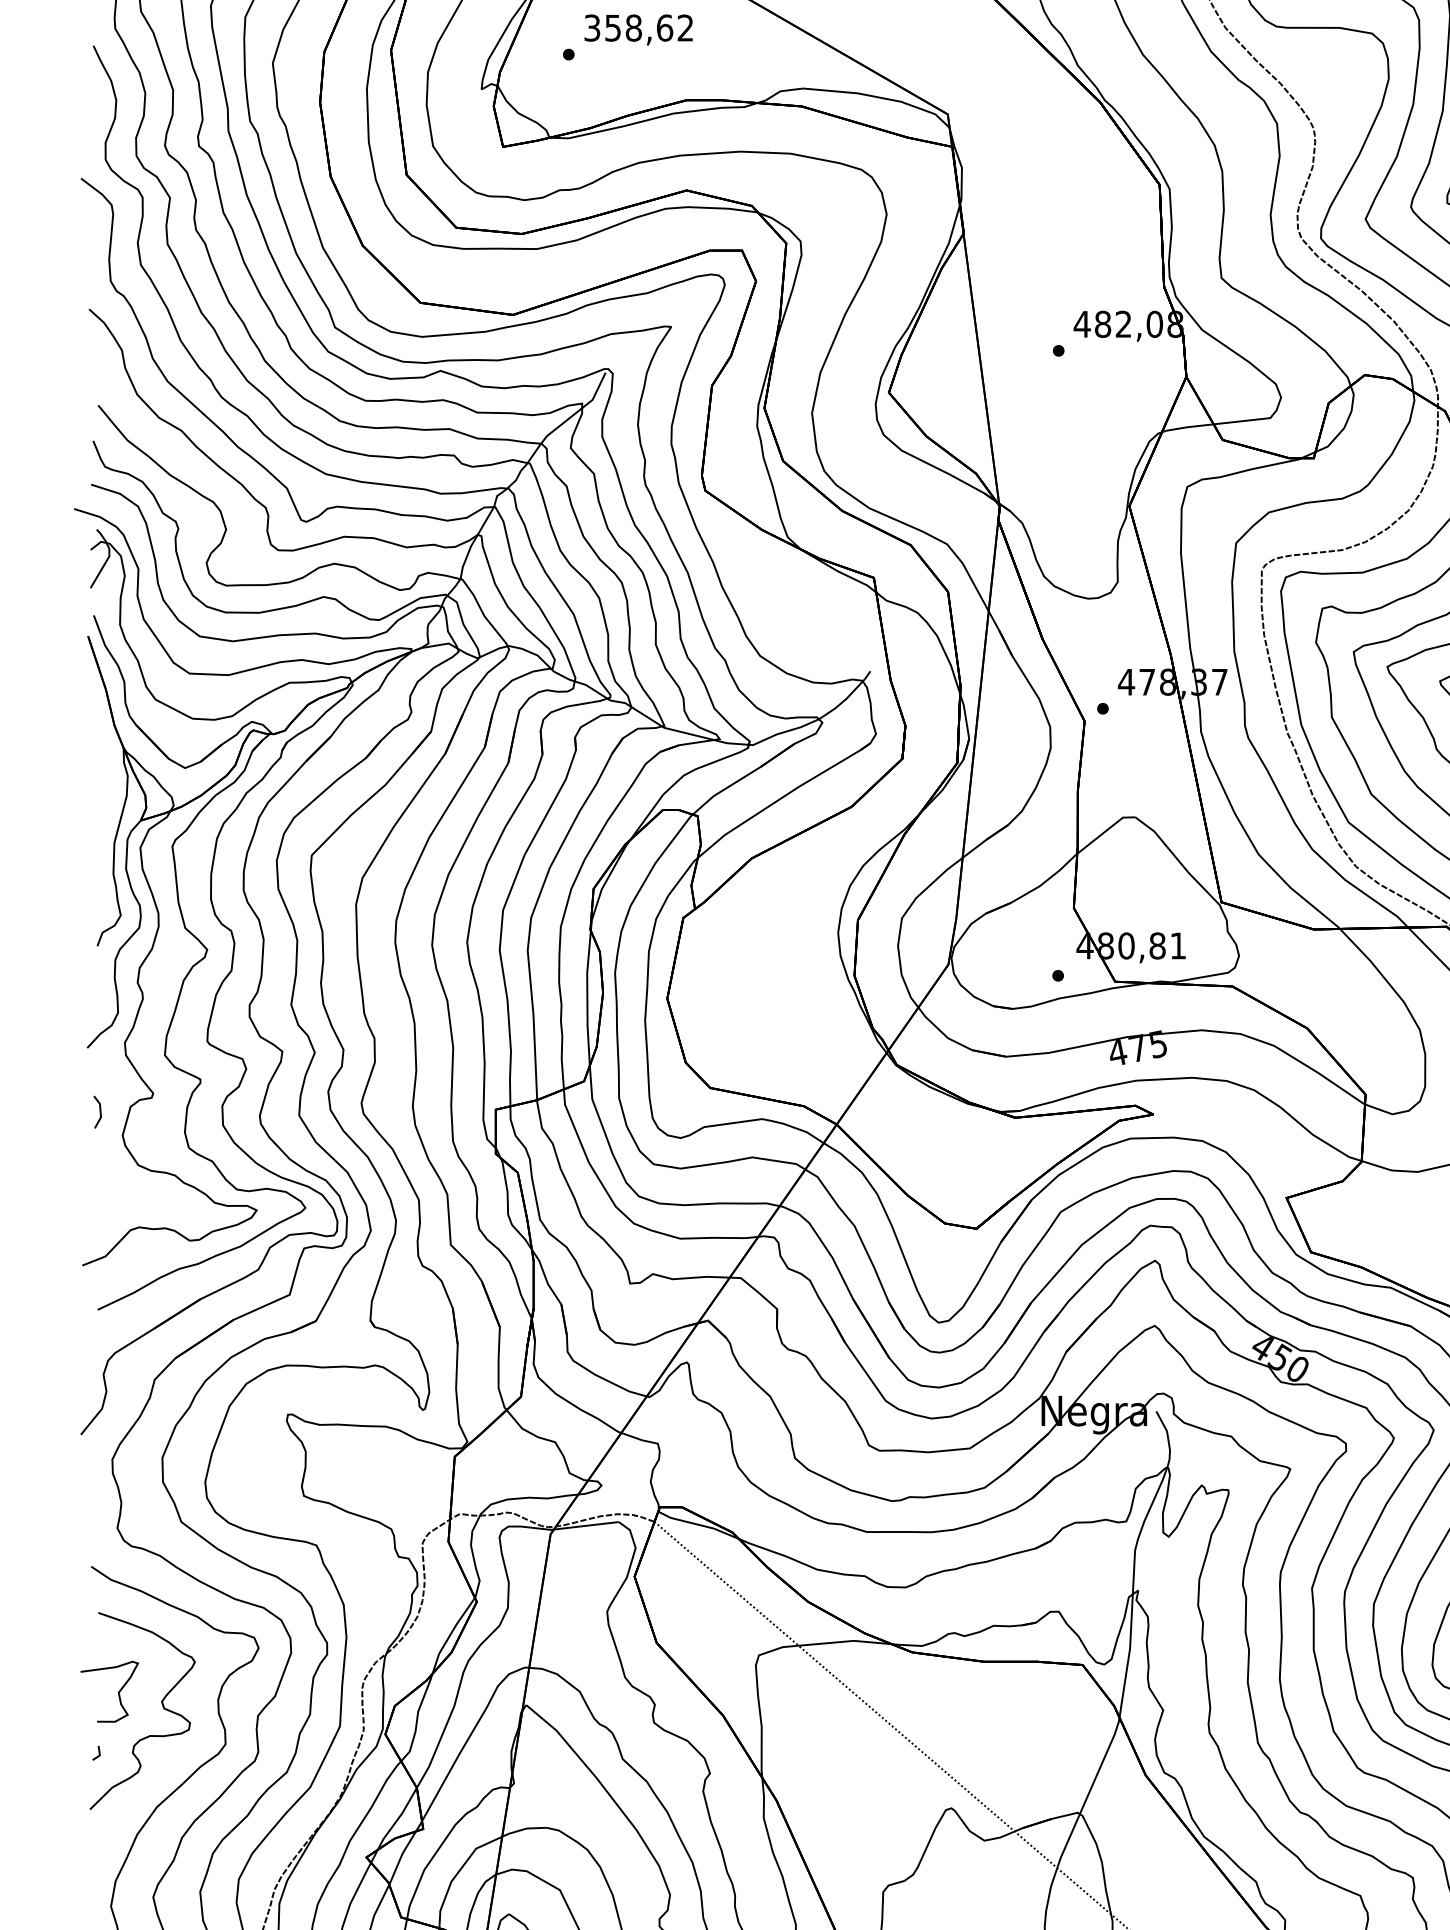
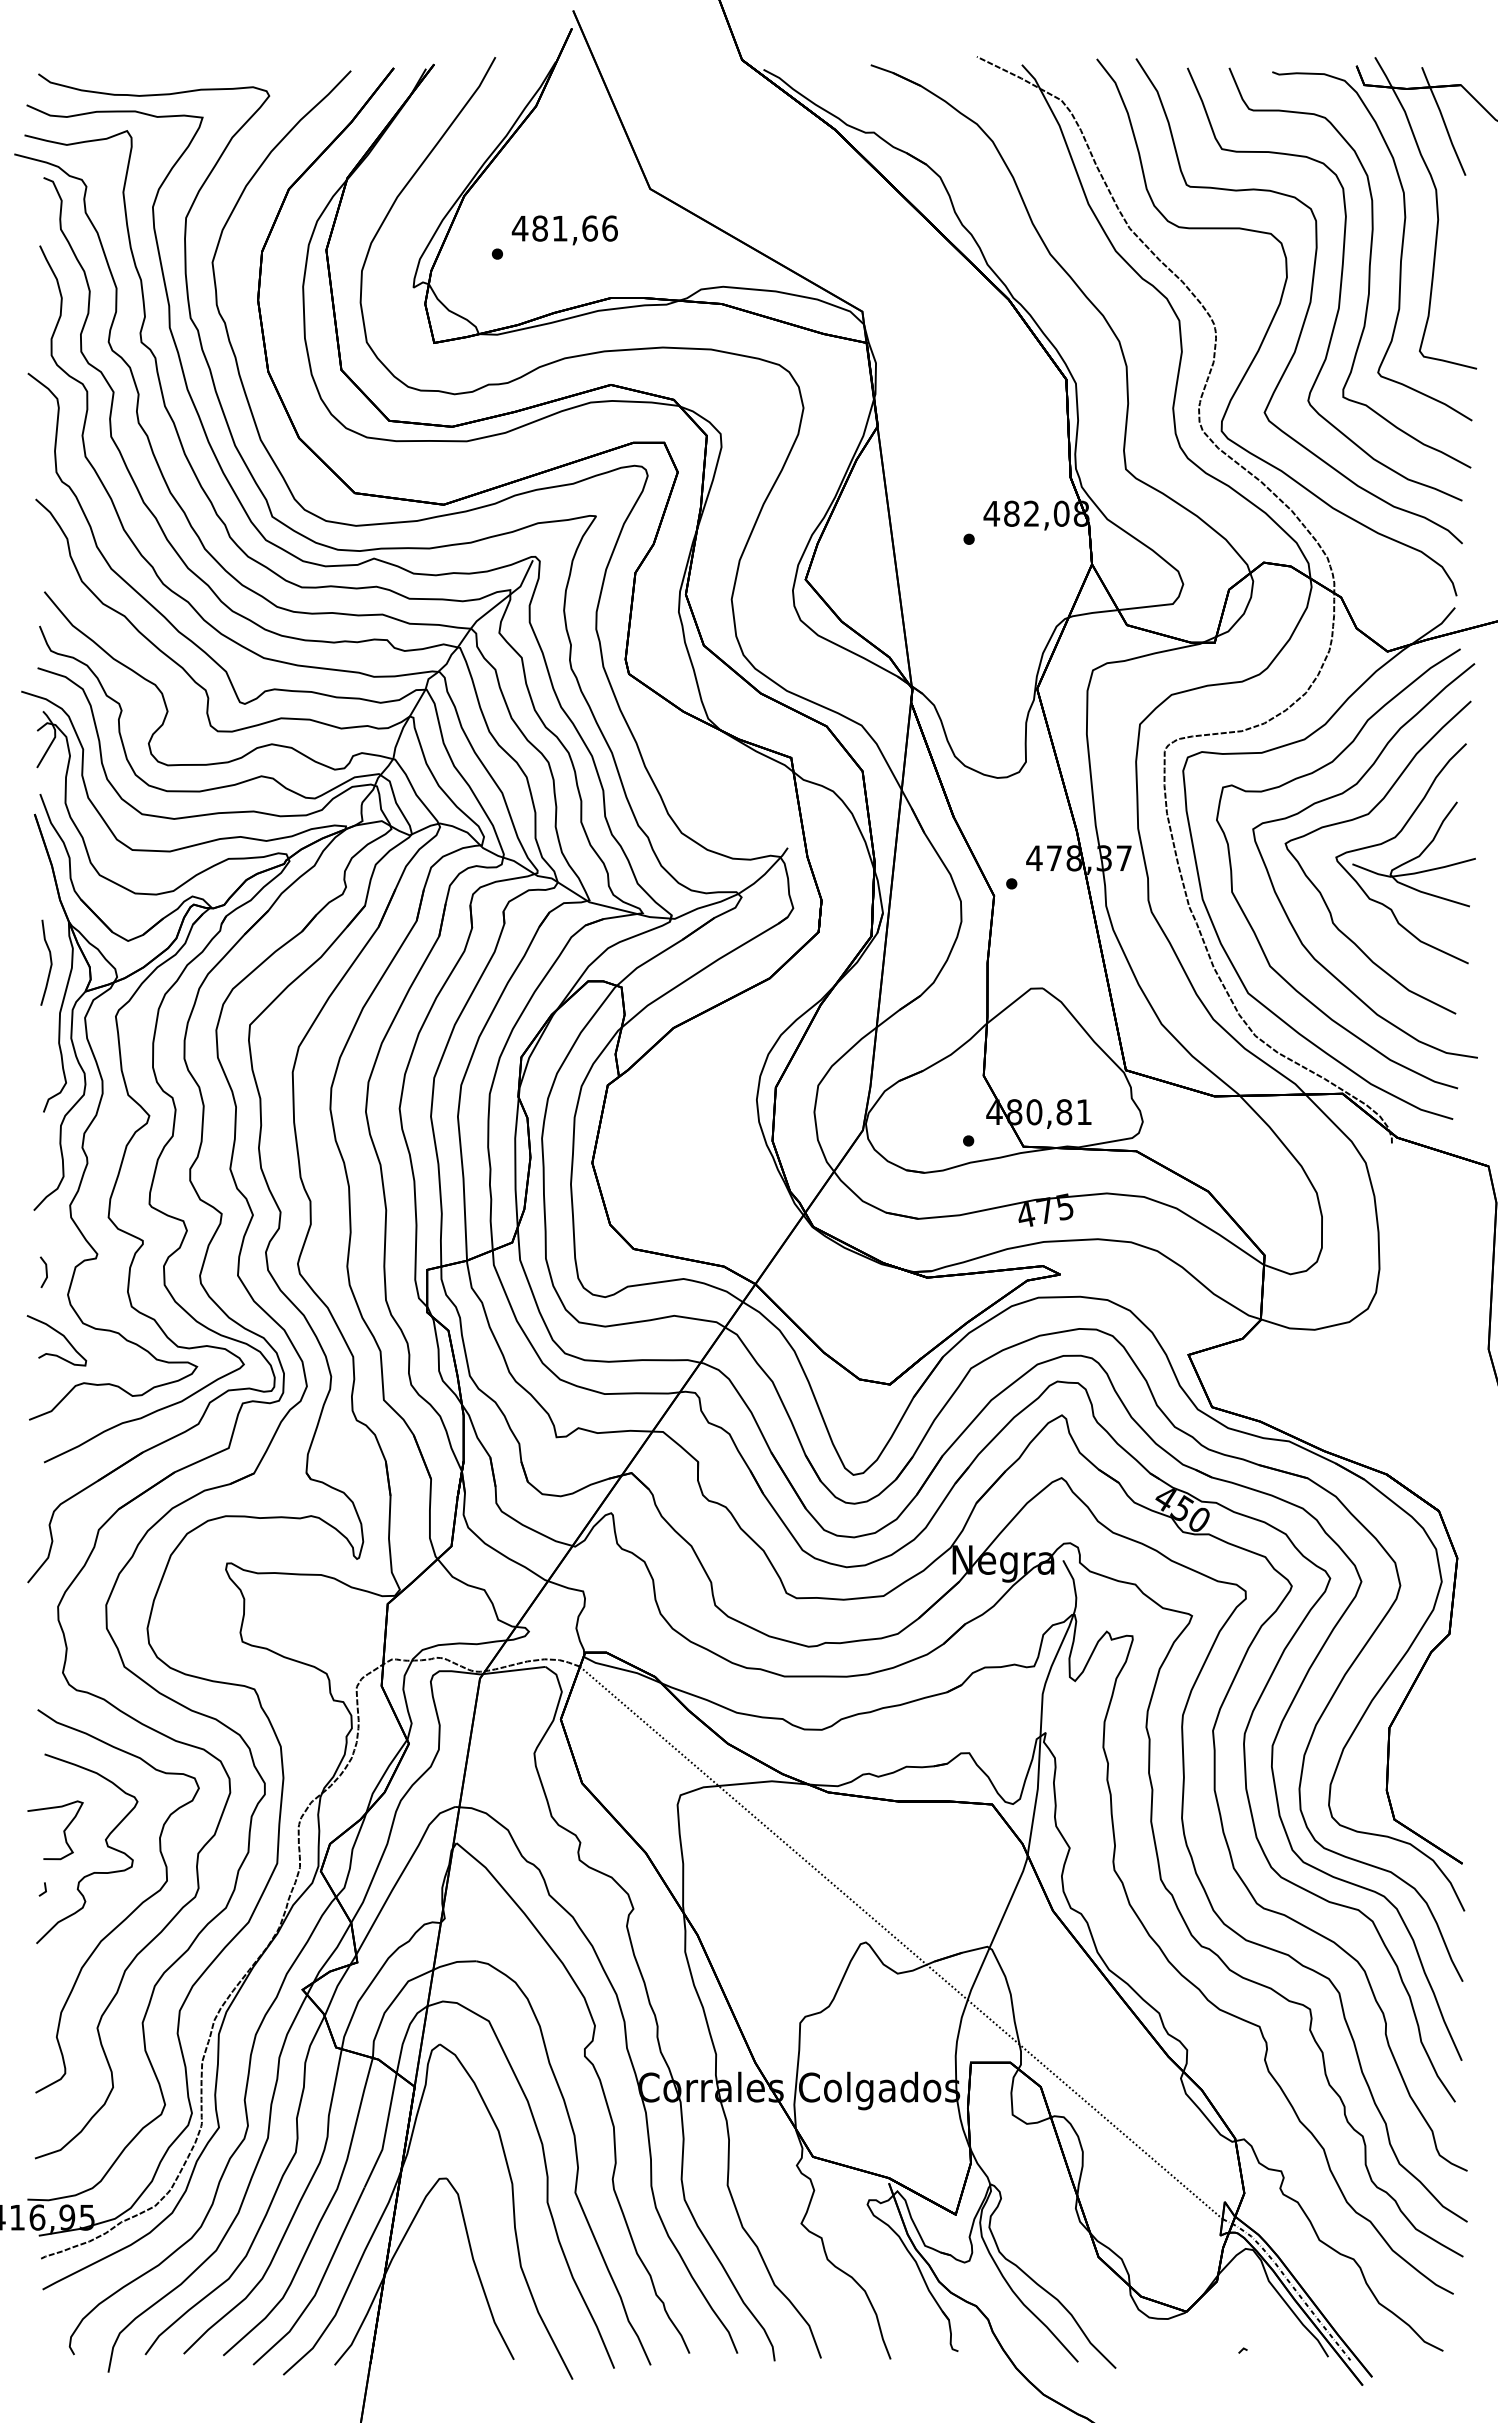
text: (638, 27) -> (564, 228), 358,62 -> 481,66
curve: (104, 790) -> (50, 962), added
curve: (113, 1176) -> (59, 1334), added

